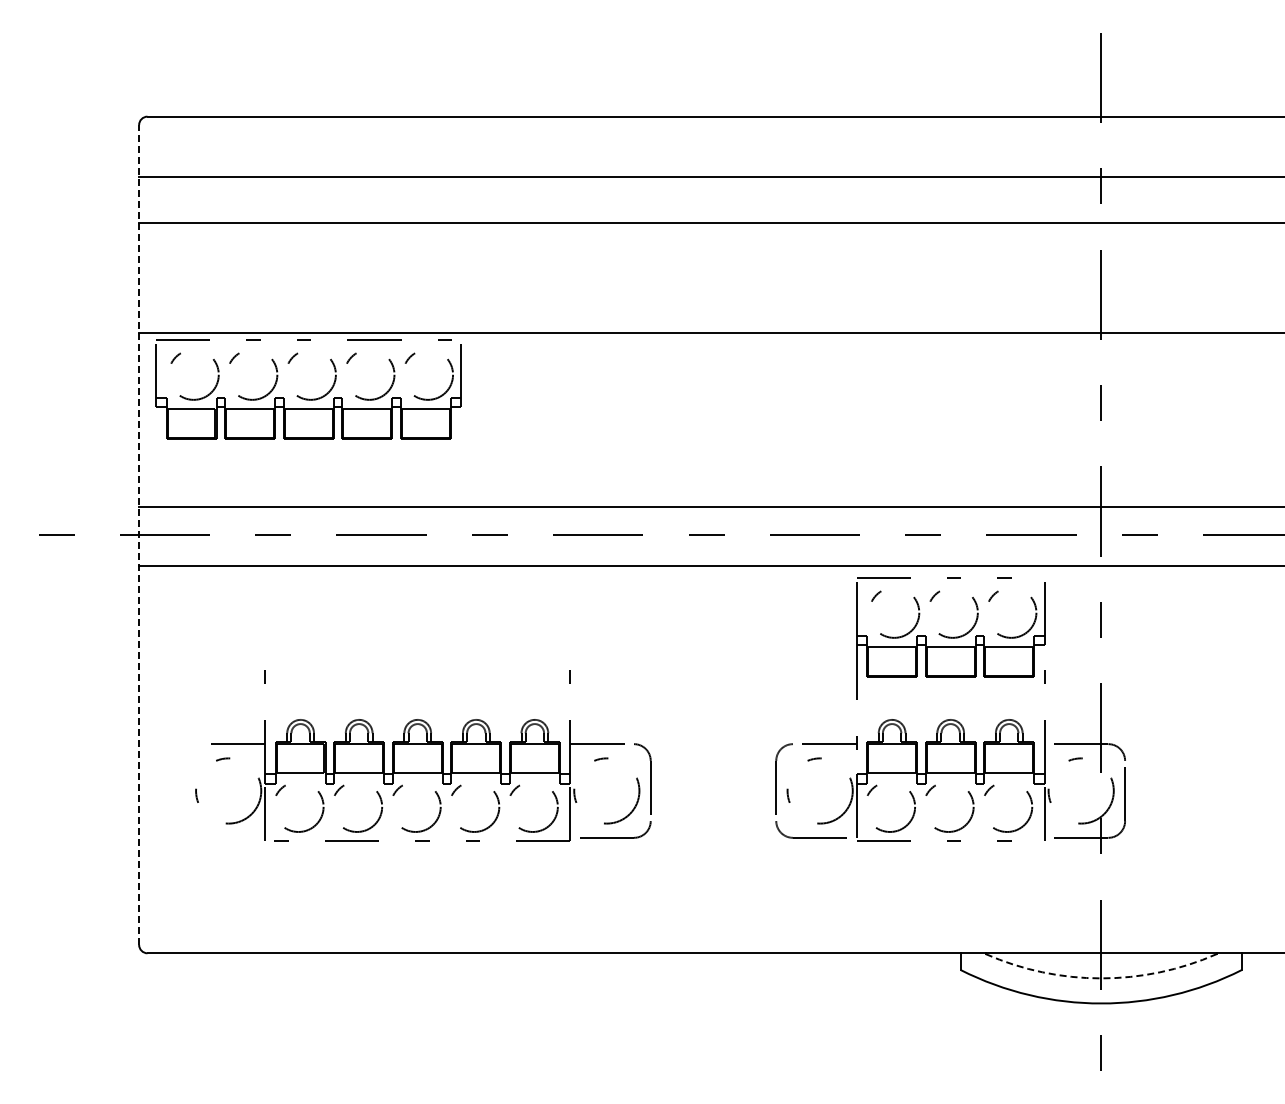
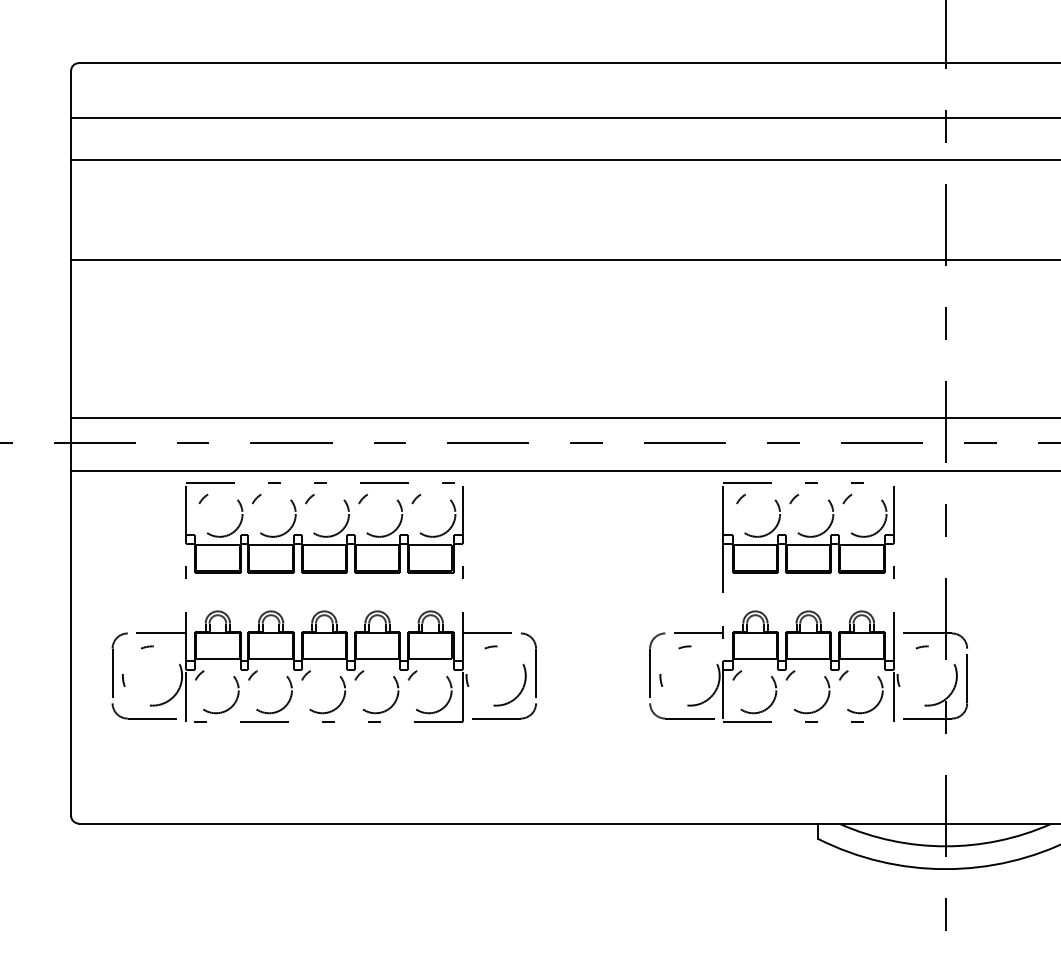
part: (308, 398) -> (324, 535), moved
line: (139, 534) -> (71, 442), dashed -> solid
part: (185, 790) -> (113, 675), added
arc: (1101, 978) -> (945, 846), dashed -> solid

